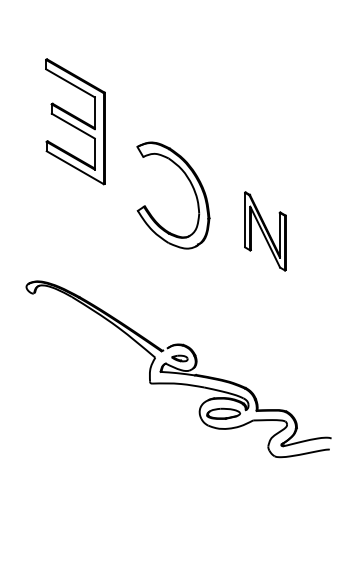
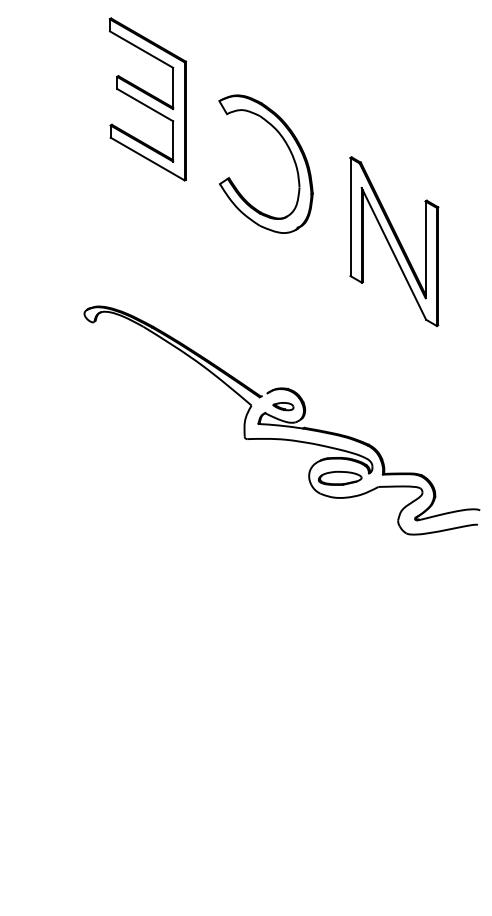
part: (191, 185) -> (289, 151), moved
part: (265, 231) -> (394, 241), size x1.67

